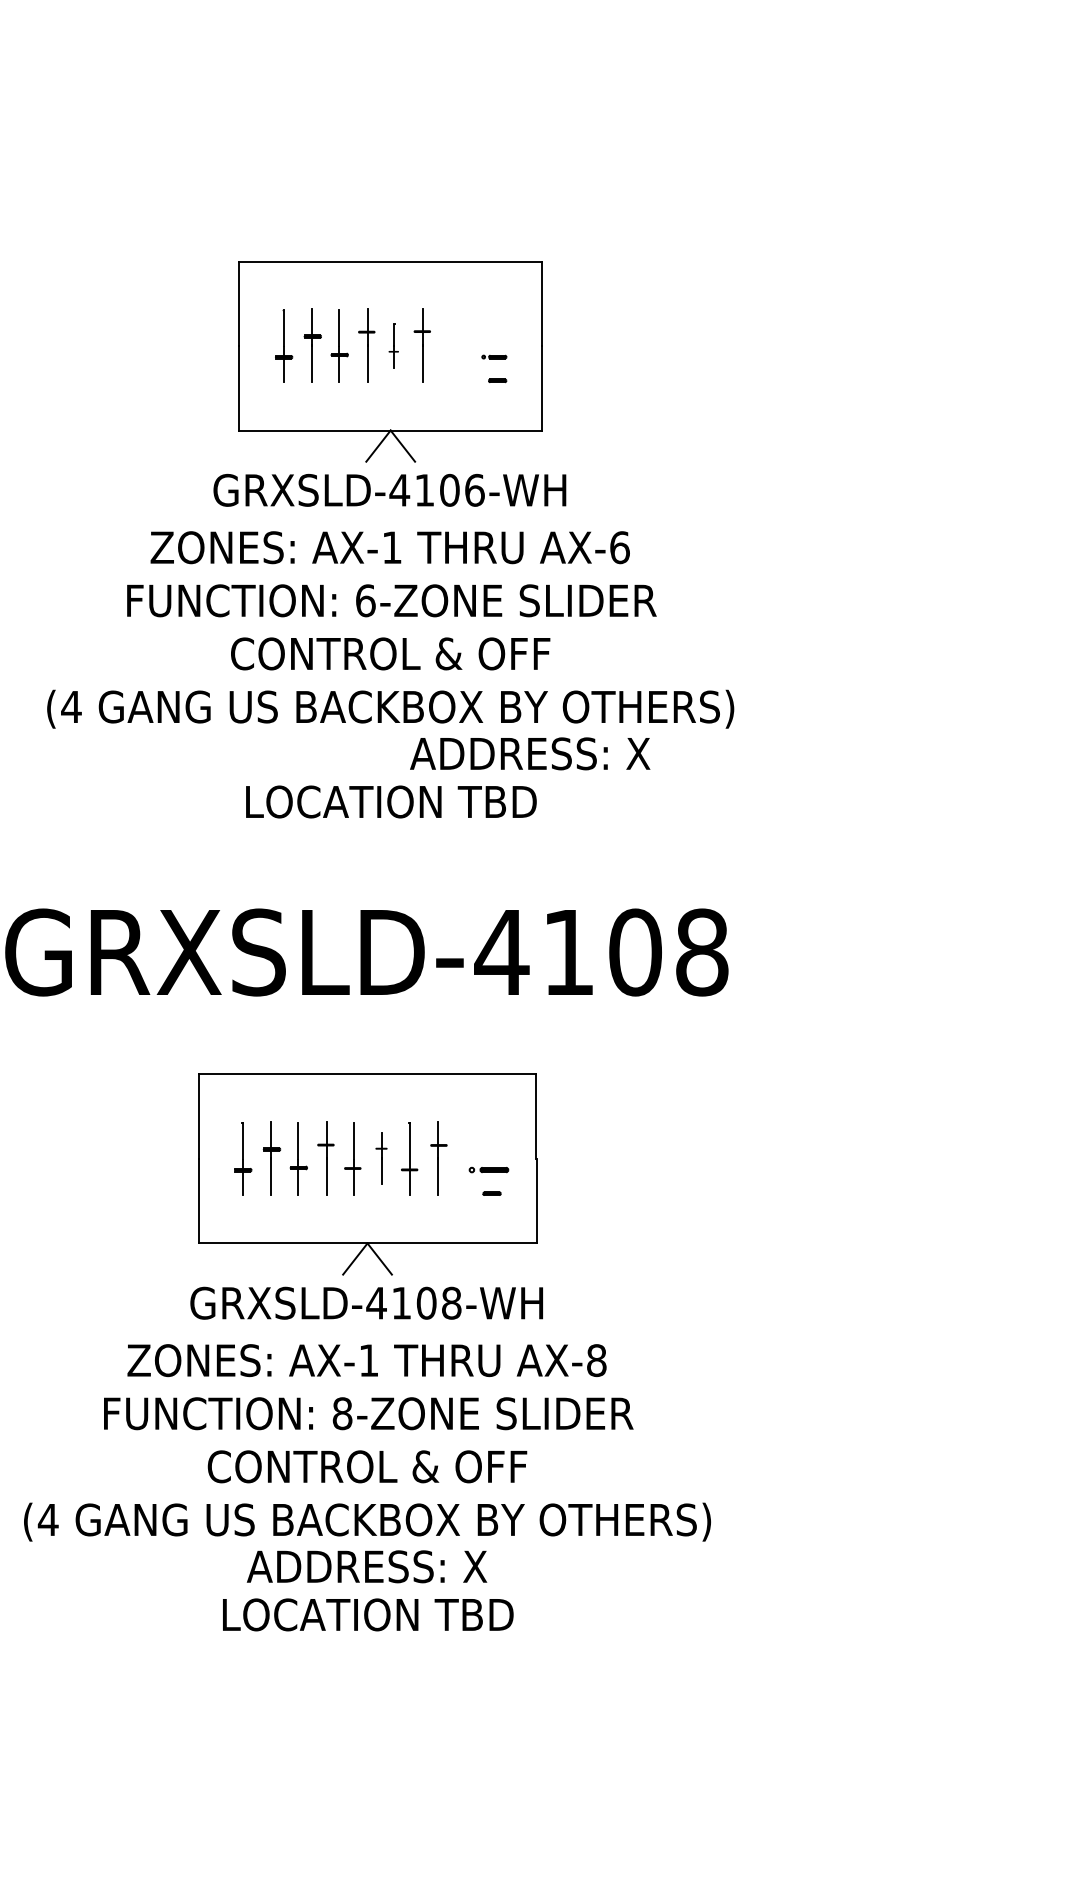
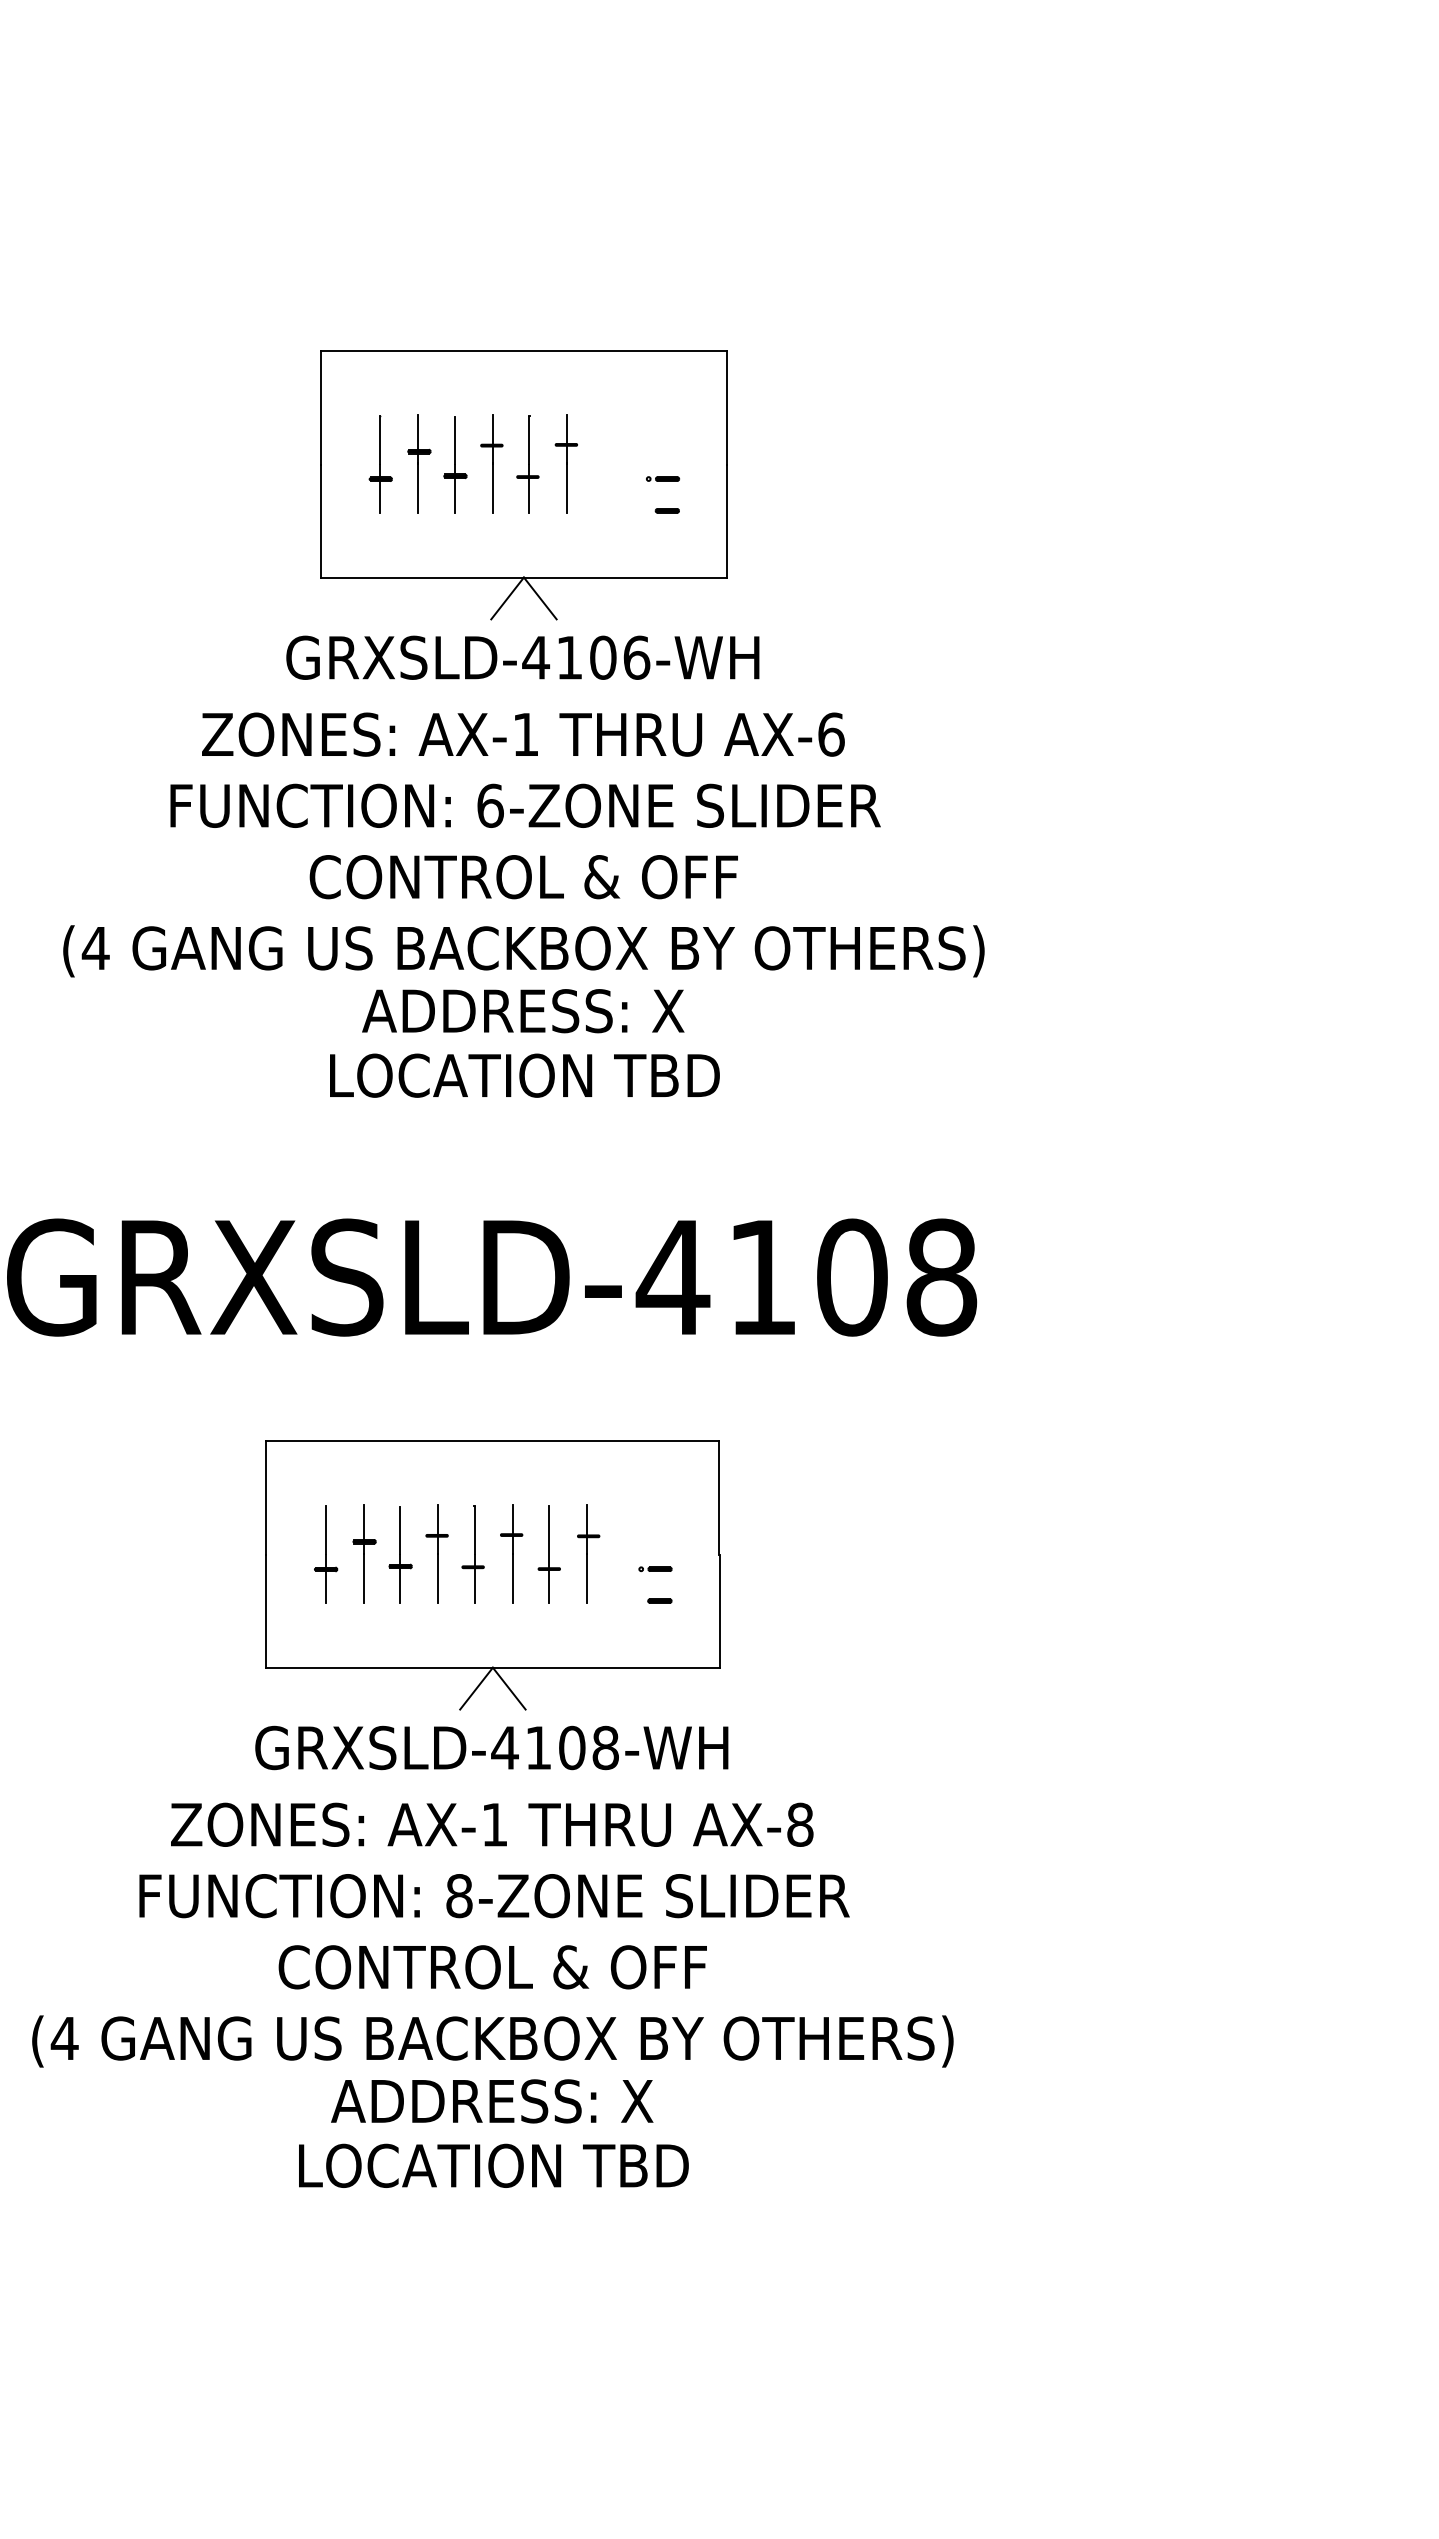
part: (393, 345) -> (527, 463), size x1.67
text: (530, 753) -> (523, 1010), moved
part: (381, 1158) -> (511, 1553), size x1.43
part: (488, 1169) -> (655, 1568), size x0.62

